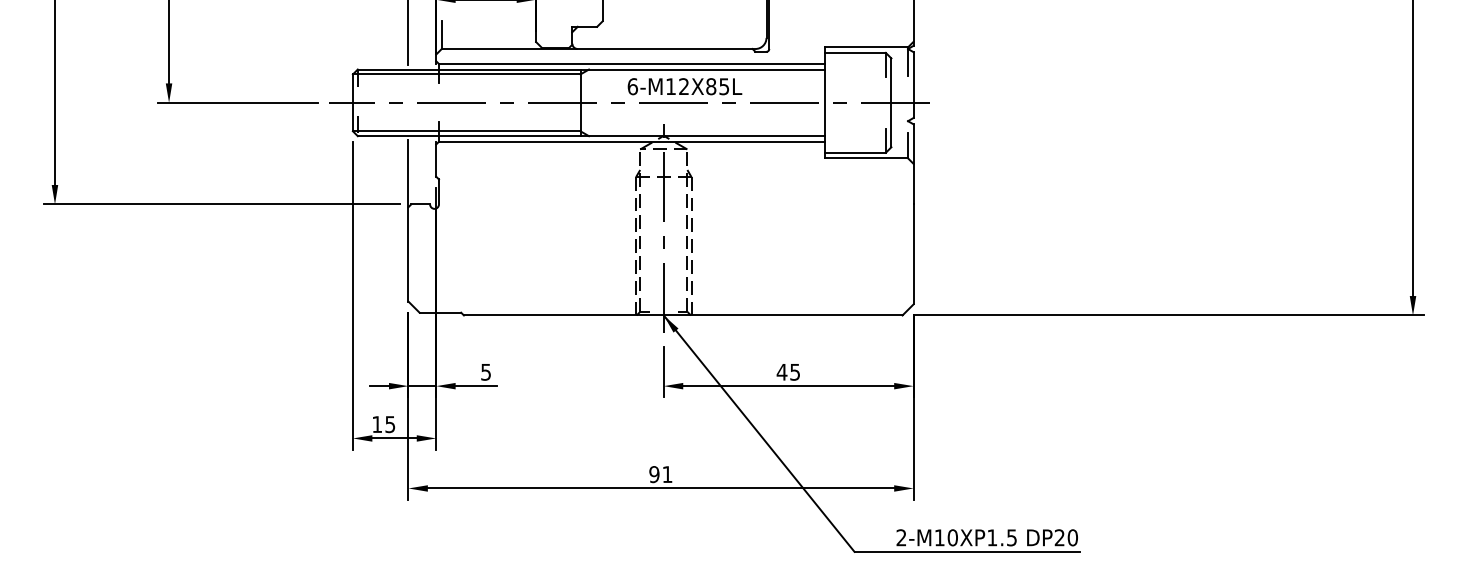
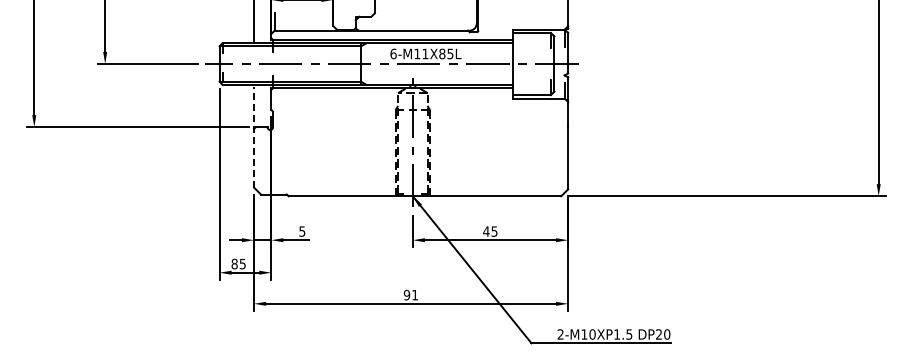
text: (684, 85) -> (425, 53), 6-M12X85L -> 6-M11X85L
line: (409, 220) -> (254, 137), solid -> dashed
text: (376, 423) -> (234, 263), 15 -> 85

